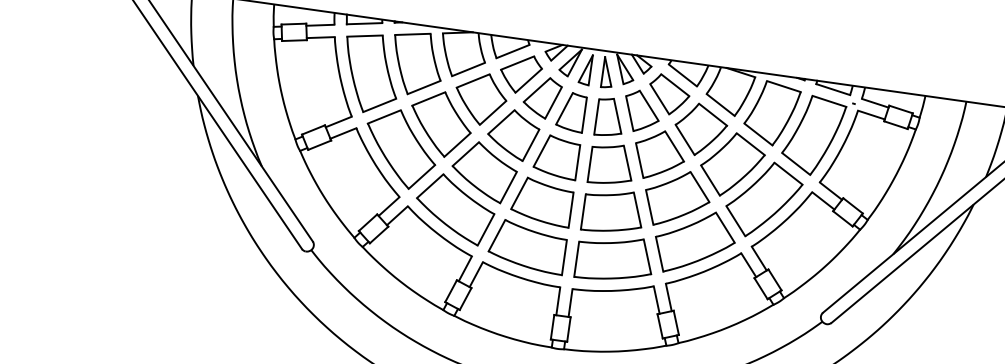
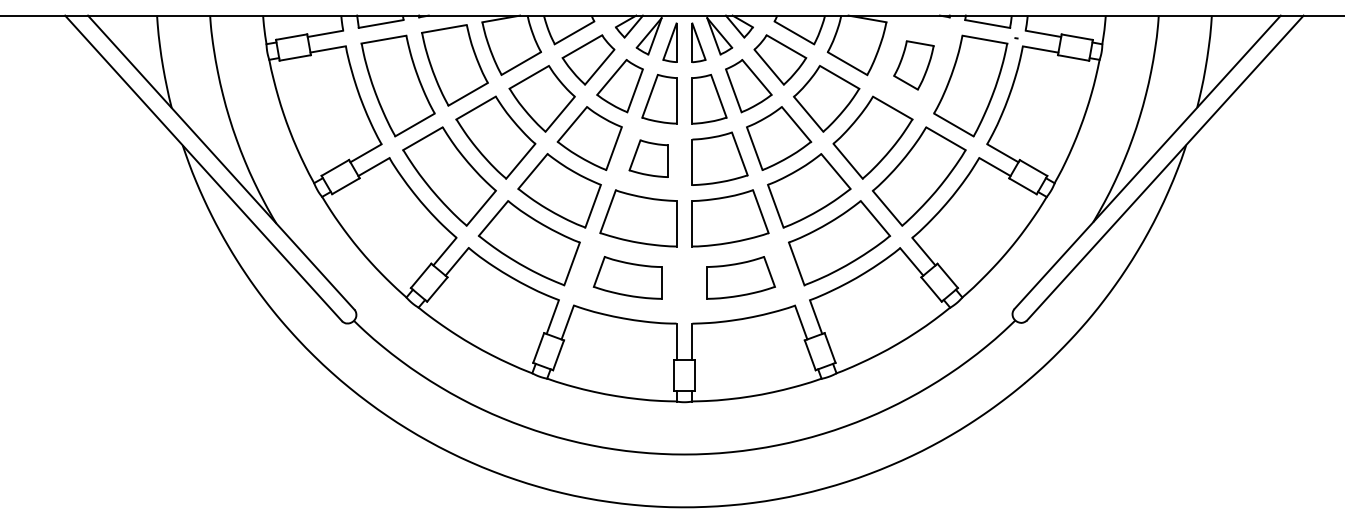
part: (771, 113) -> (913, 65), size x0.6
part: (556, 156) -> (648, 158), size x0.7
part: (527, 246) -> (627, 277), size x0.7
part: (614, 258) -> (740, 277), size x0.7

